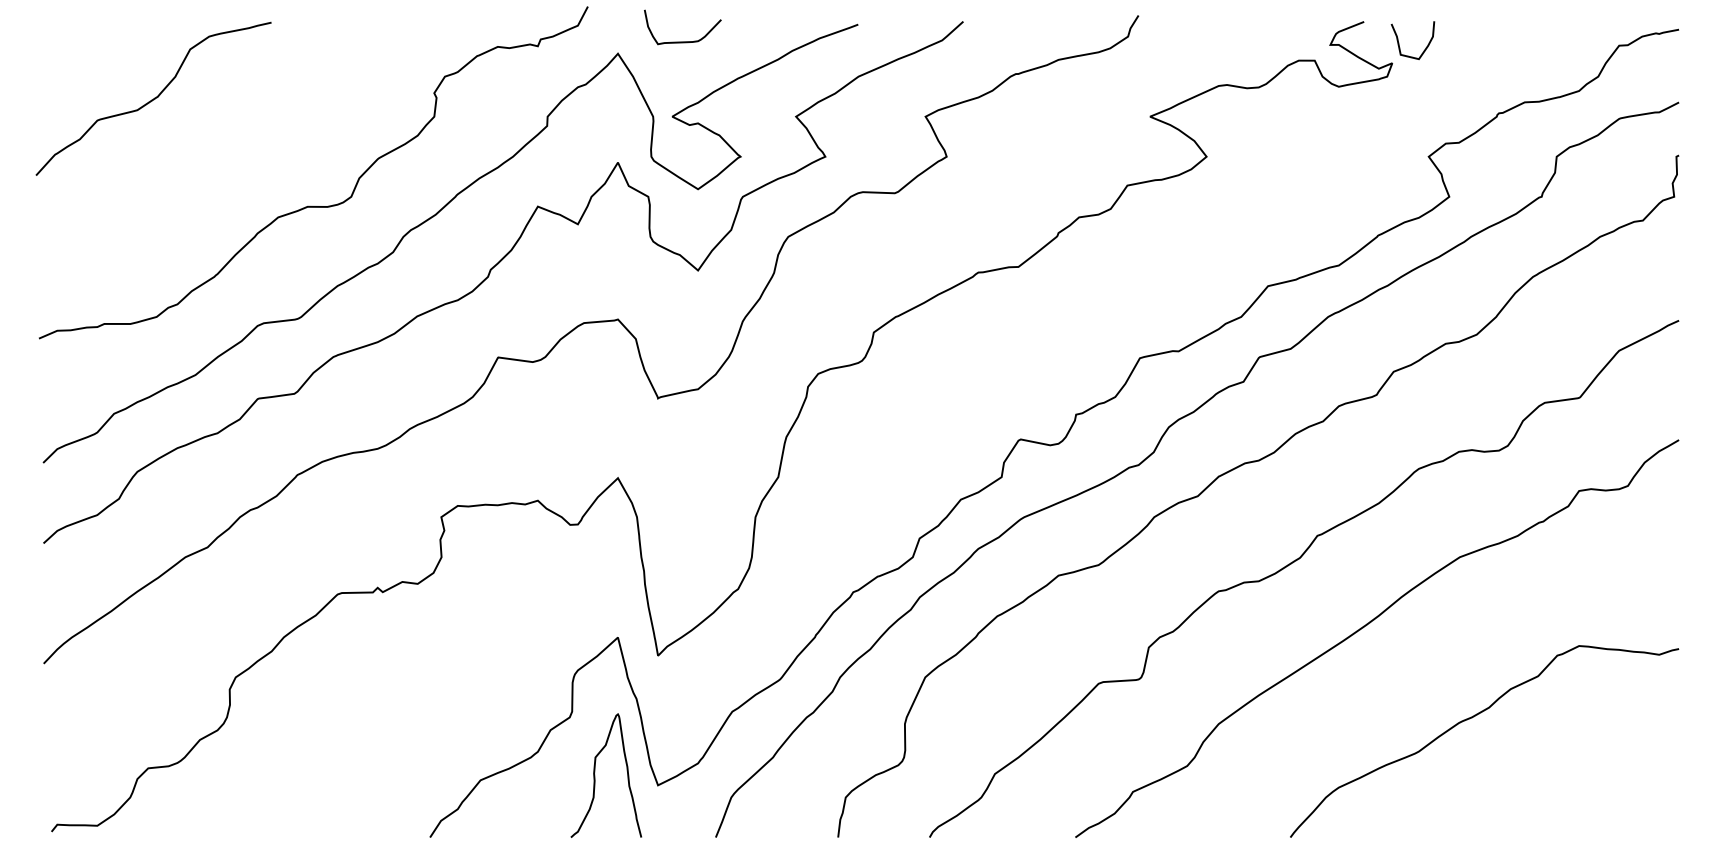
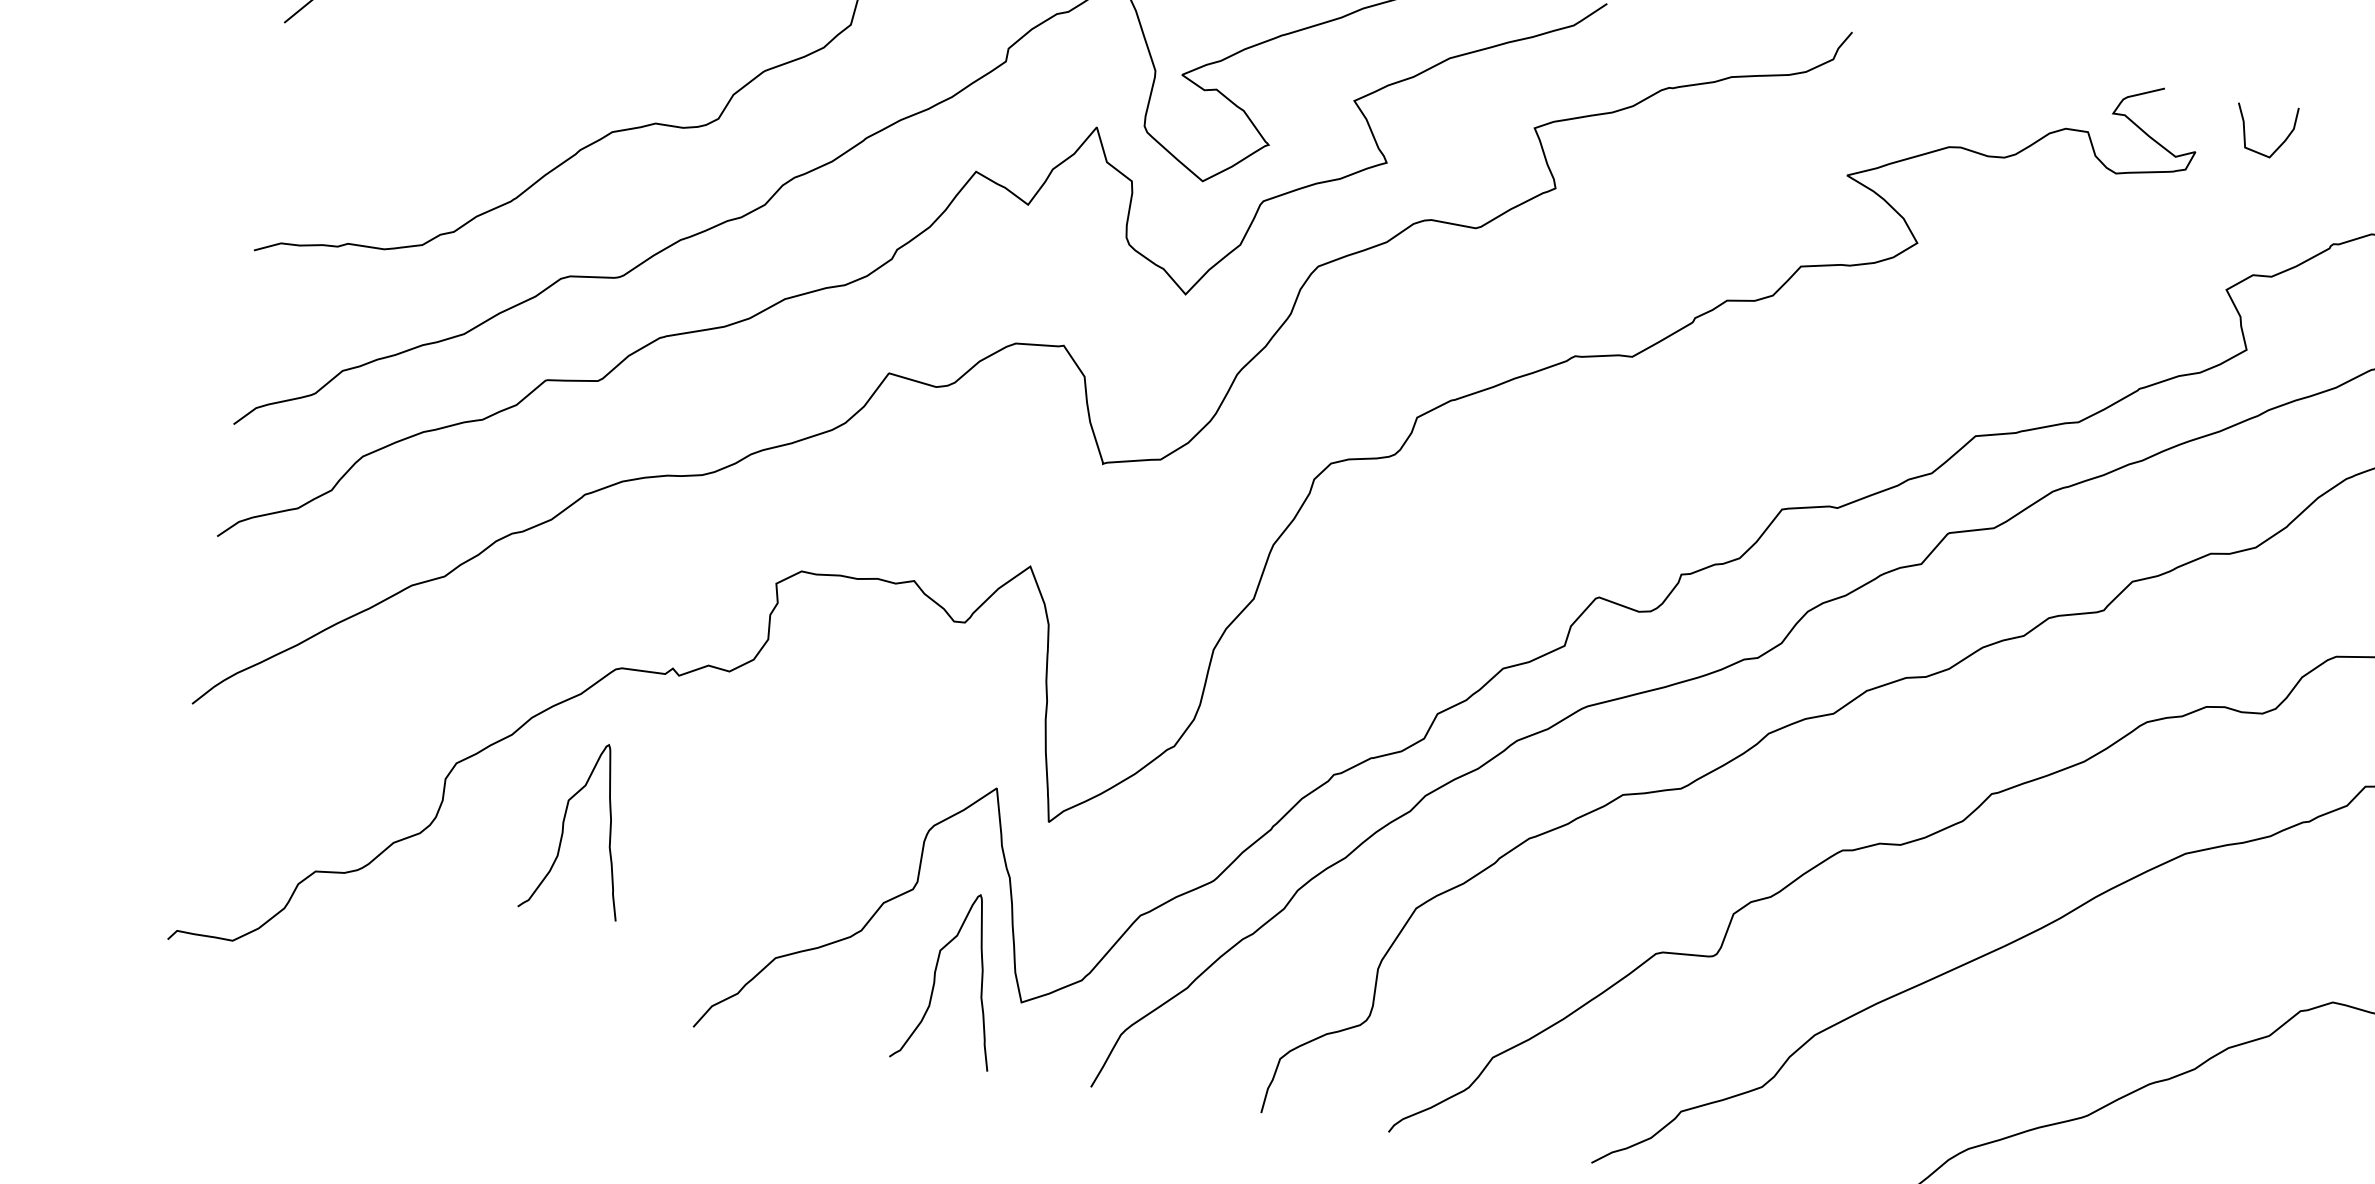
curve: (1399, 42) -> (2245, 130), moved
curve: (318, 709) -> (564, 825), added

